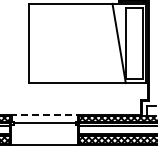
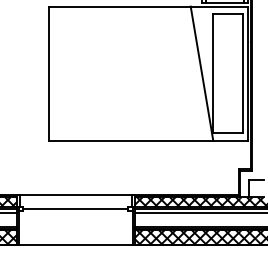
line: (44, 114) -> (75, 194), dashed -> solid

